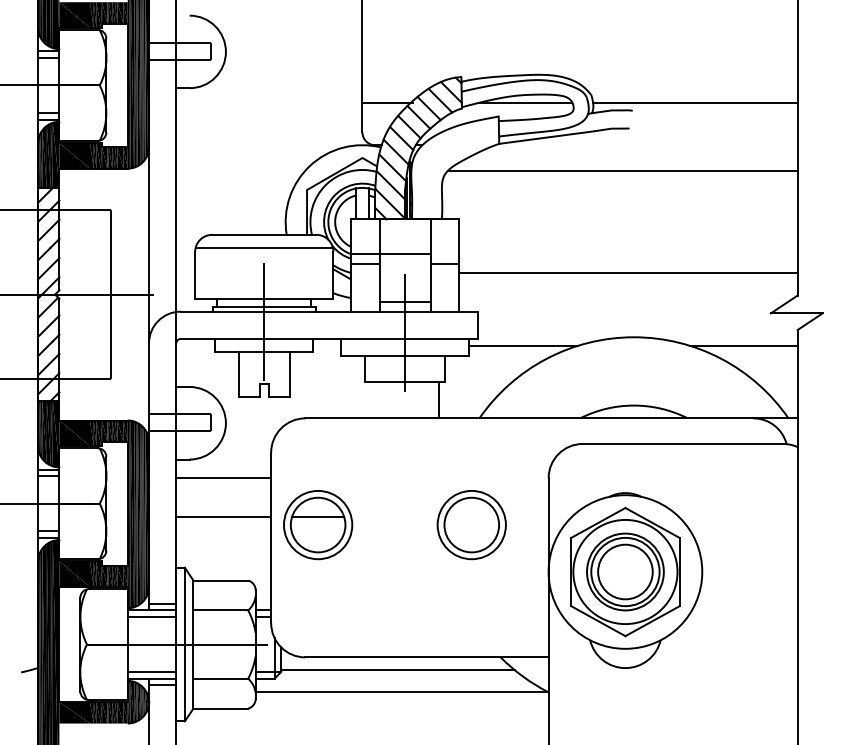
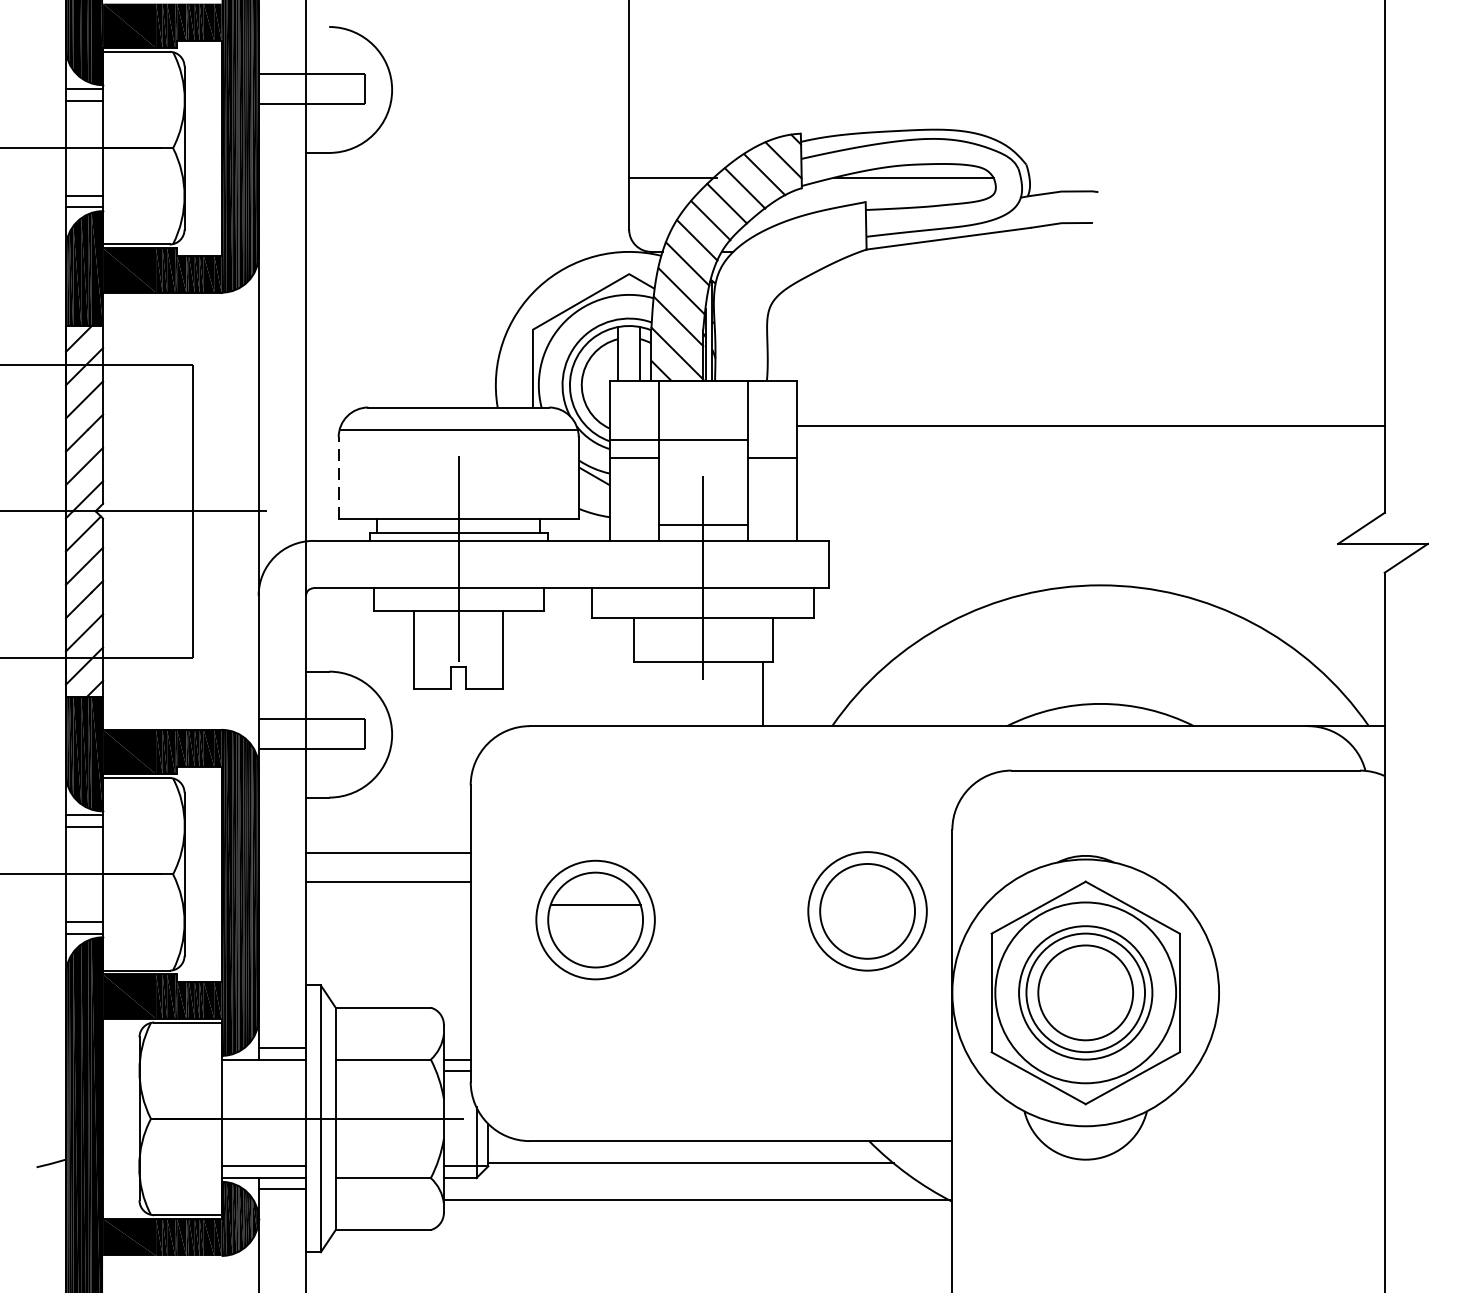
line: (695, 102) -> (1207, 177), removed
line: (622, 170) -> (1080, 295), removed
line: (627, 273) -> (1089, 426), moved
line: (195, 274) -> (339, 476), solid -> dashed
line: (523, 345) -> (908, 599), removed
line: (743, 345) -> (1290, 599), removed
line: (223, 478) -> (387, 882), moved
line: (223, 516) -> (387, 853), moved
part: (318, 525) -> (596, 920), moved
part: (471, 525) -> (867, 912), moved
line: (151, 617) -> (262, 1071), removed

